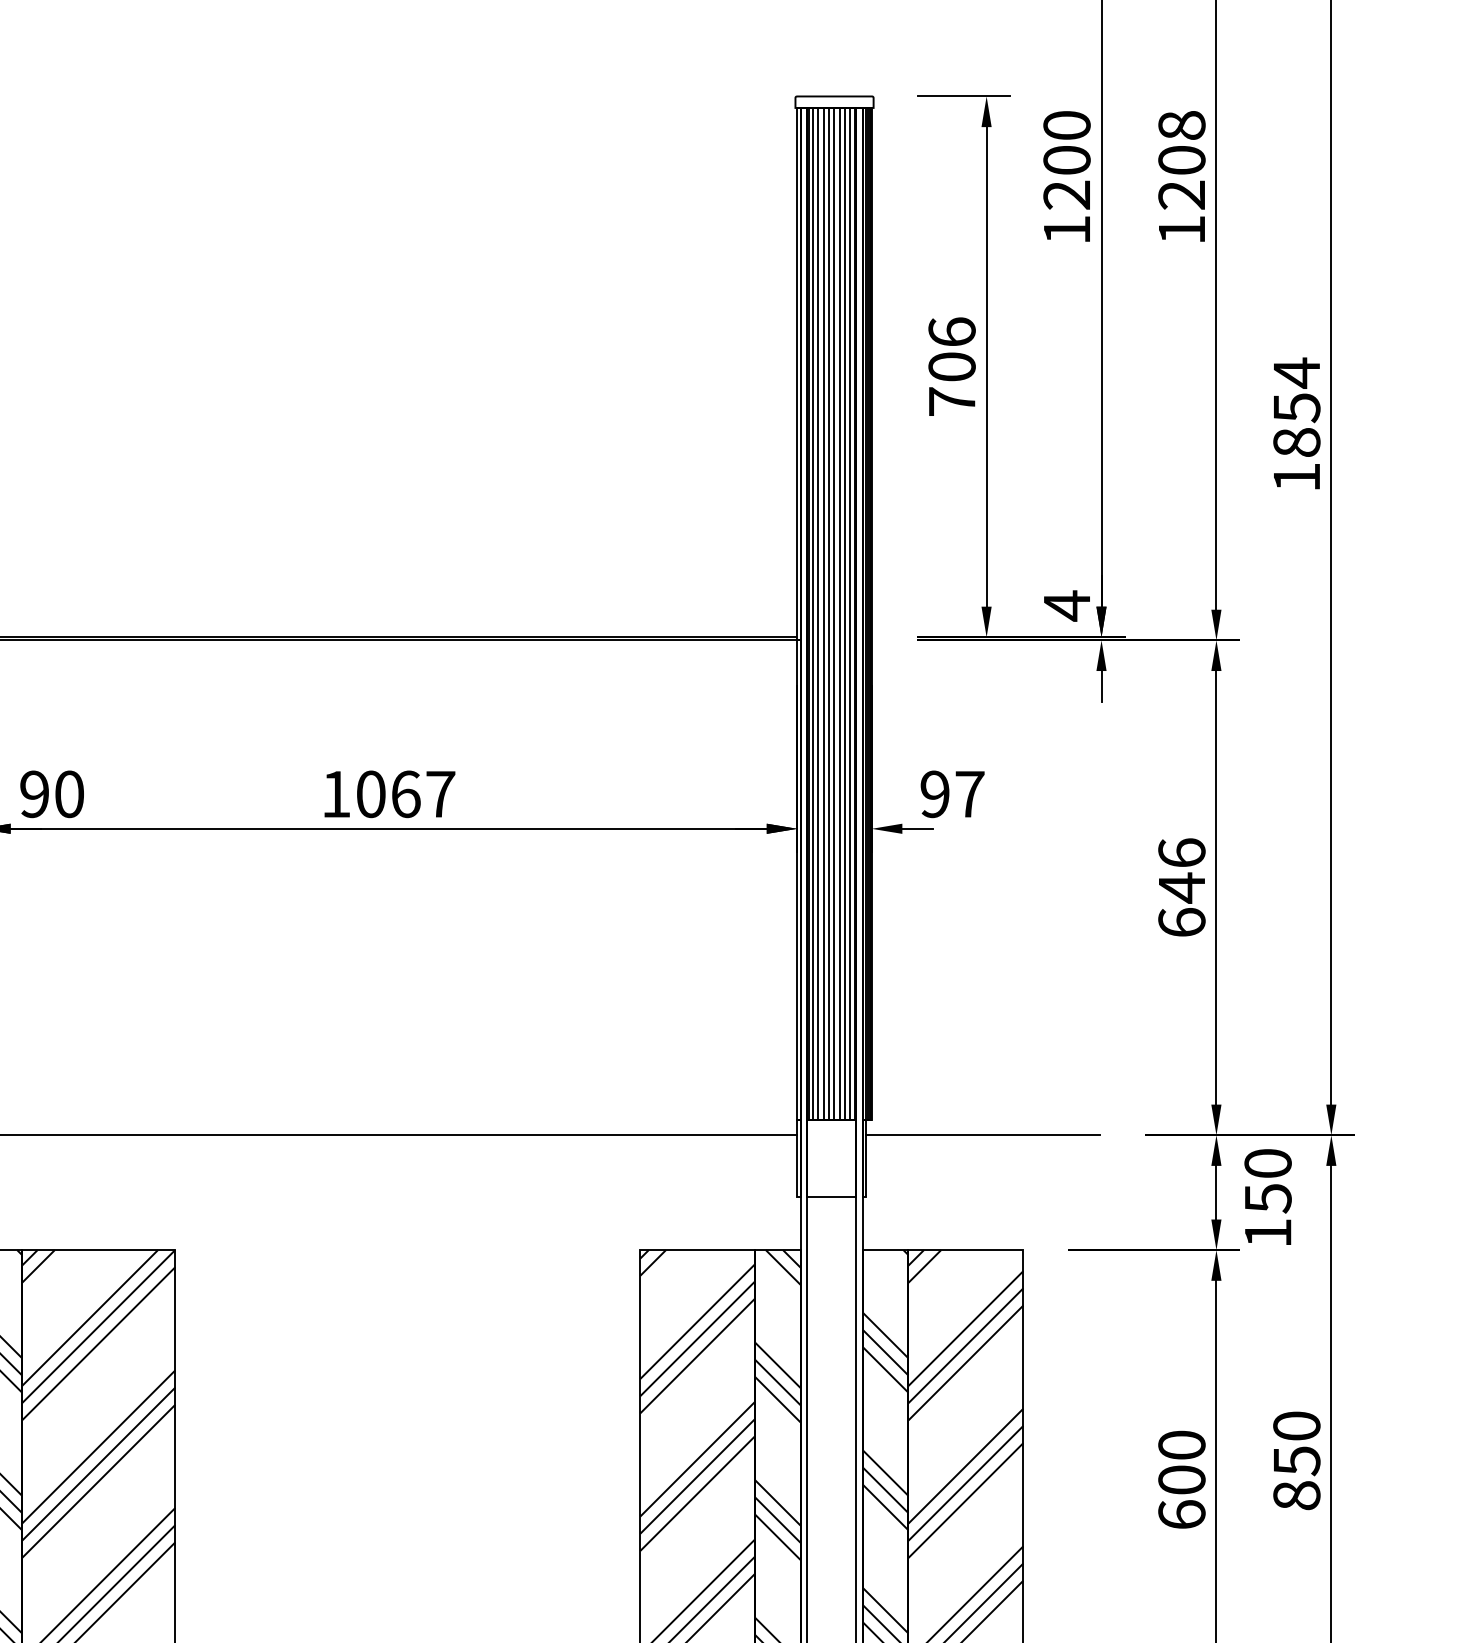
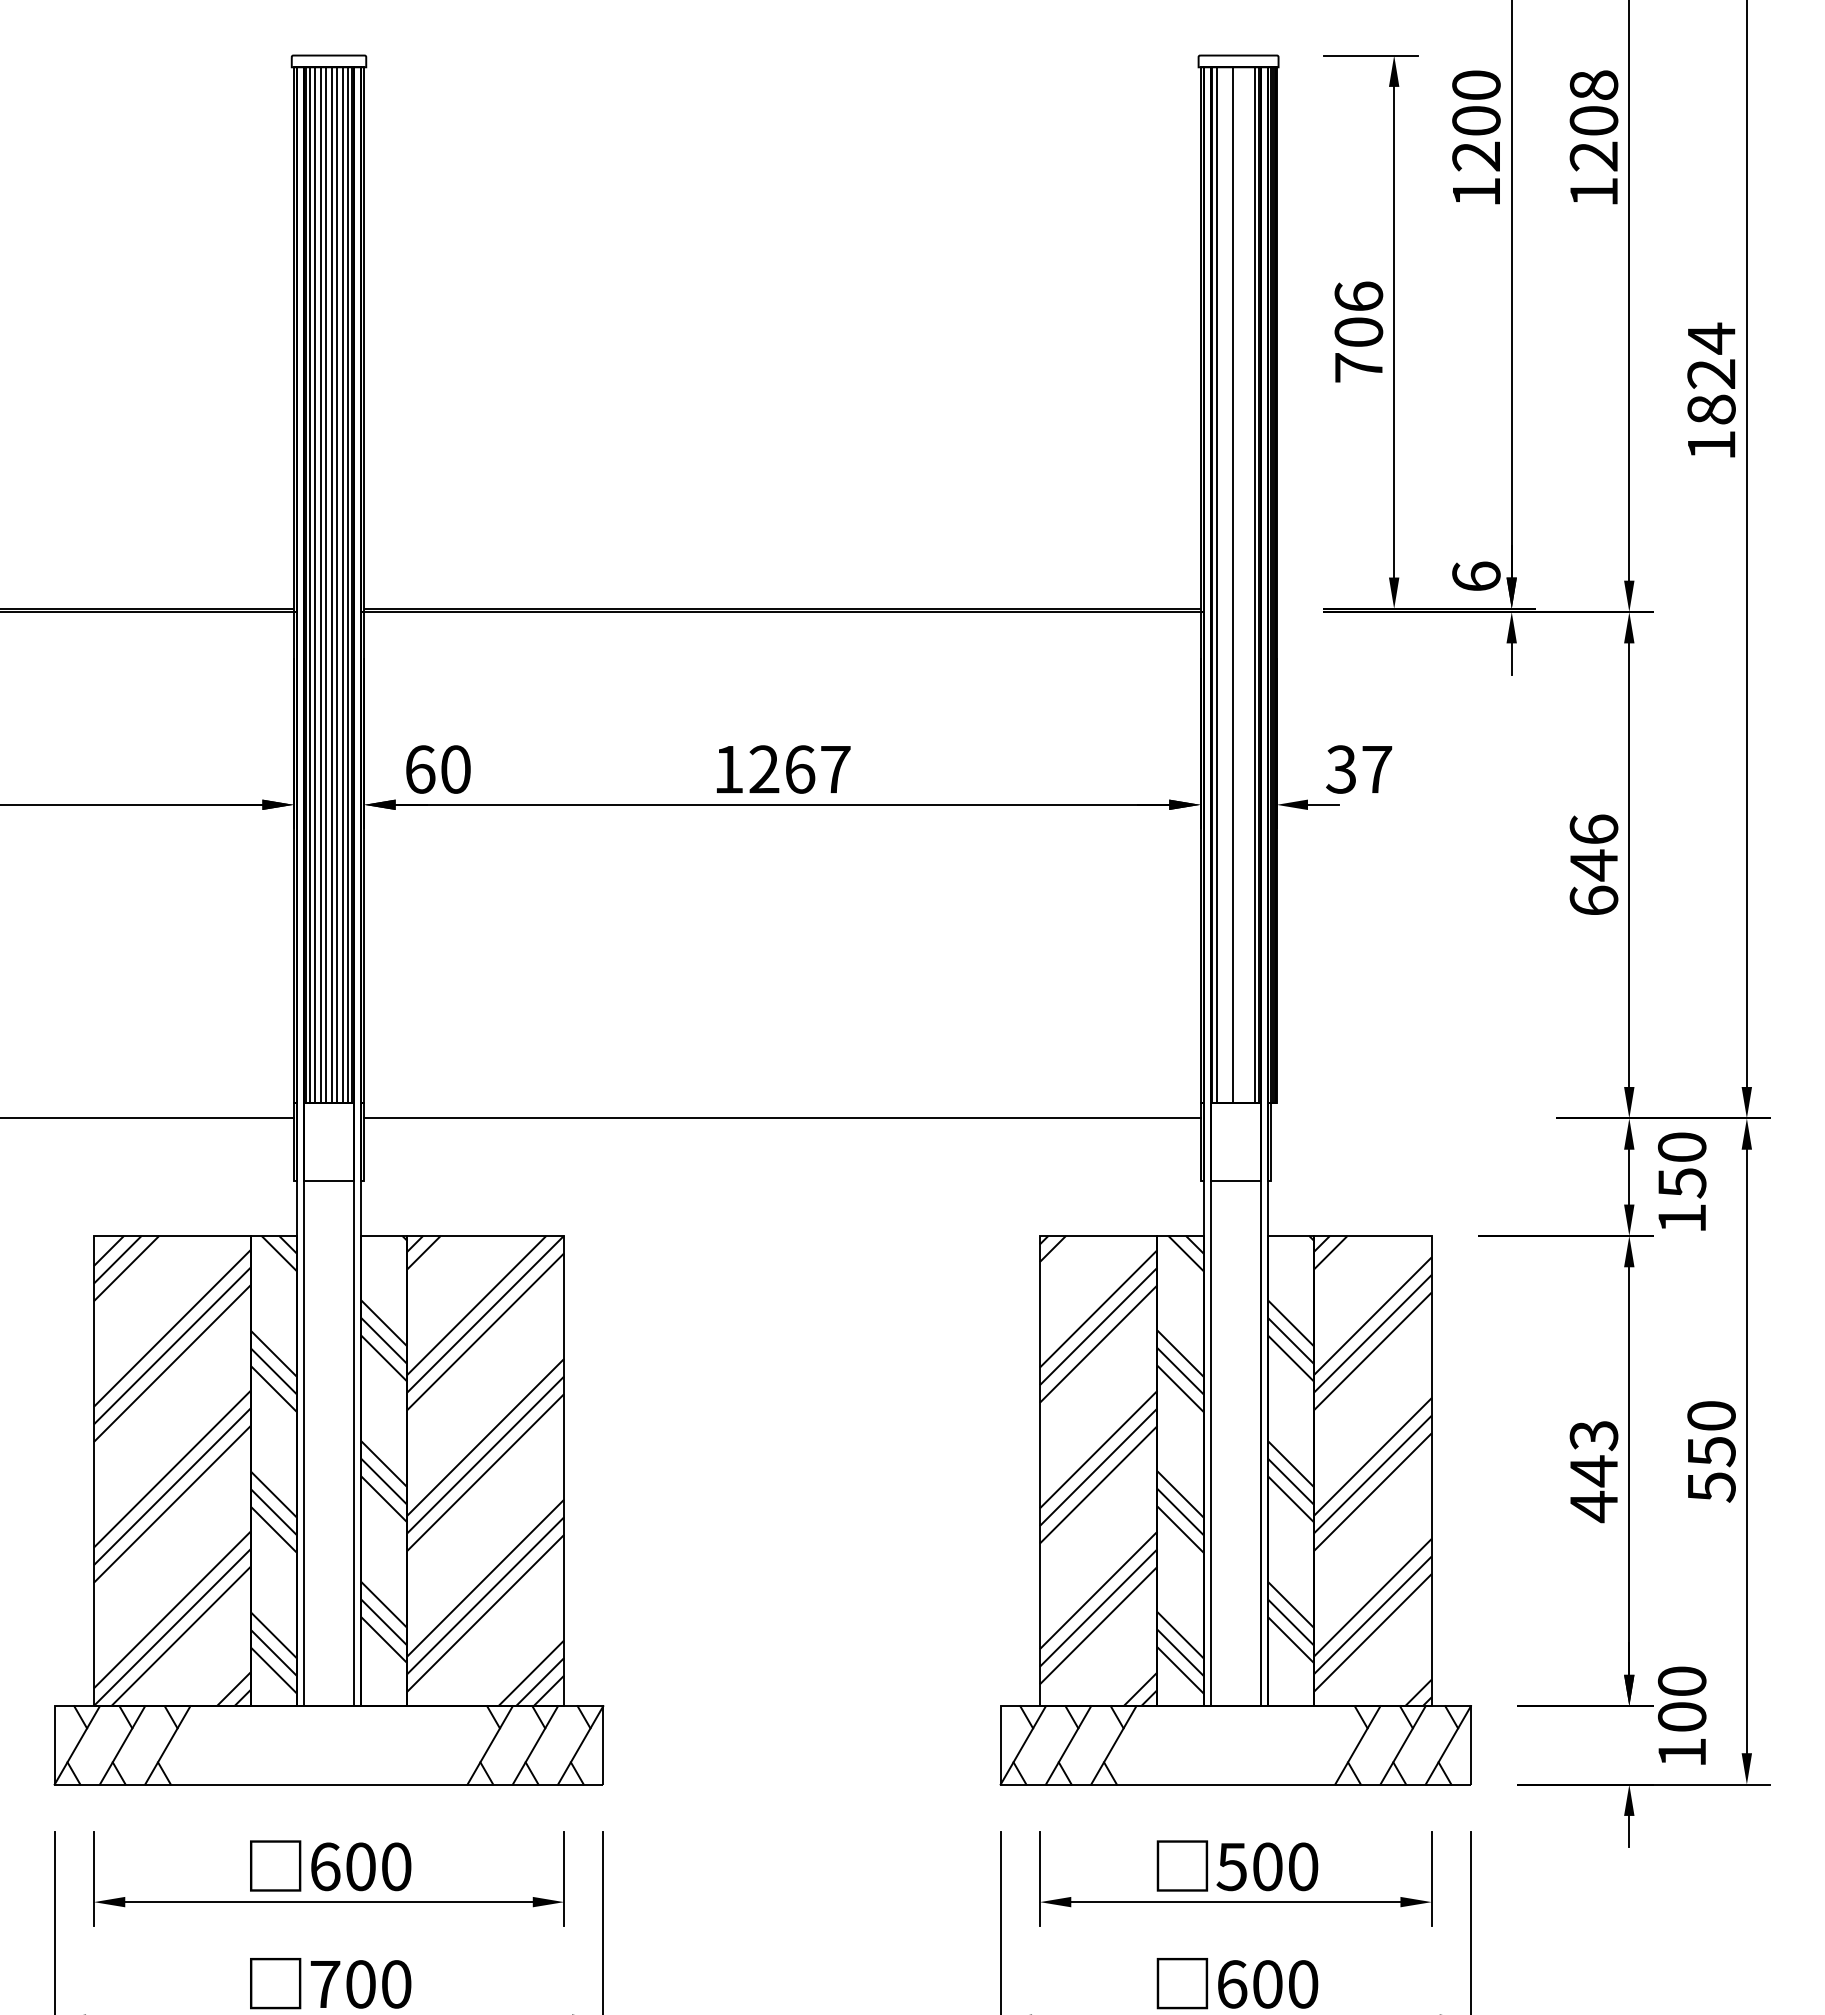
text: (1296, 408) -> (1711, 374), 1854 -> 1824
text: (1067, 605) -> (1476, 576), 4 -> 6
line: (818, 613) -> (1222, 584), removed
line: (823, 613) -> (1227, 584), removed
line: (834, 613) -> (1238, 584), removed
line: (840, 613) -> (1244, 584), removed
line: (845, 613) -> (1249, 584), removed
text: (34, 794) -> (420, 769), 90 -> 60
text: (371, 794) -> (764, 769), 1067 -> 1267
text: (934, 794) -> (1340, 769), 97 -> 37
line: (983, 1135) -> (1390, 1118), removed
text: (1181, 1480) -> (1593, 1471), 600 -> 443
text: (1296, 1496) -> (1711, 1487), 850 -> 550

